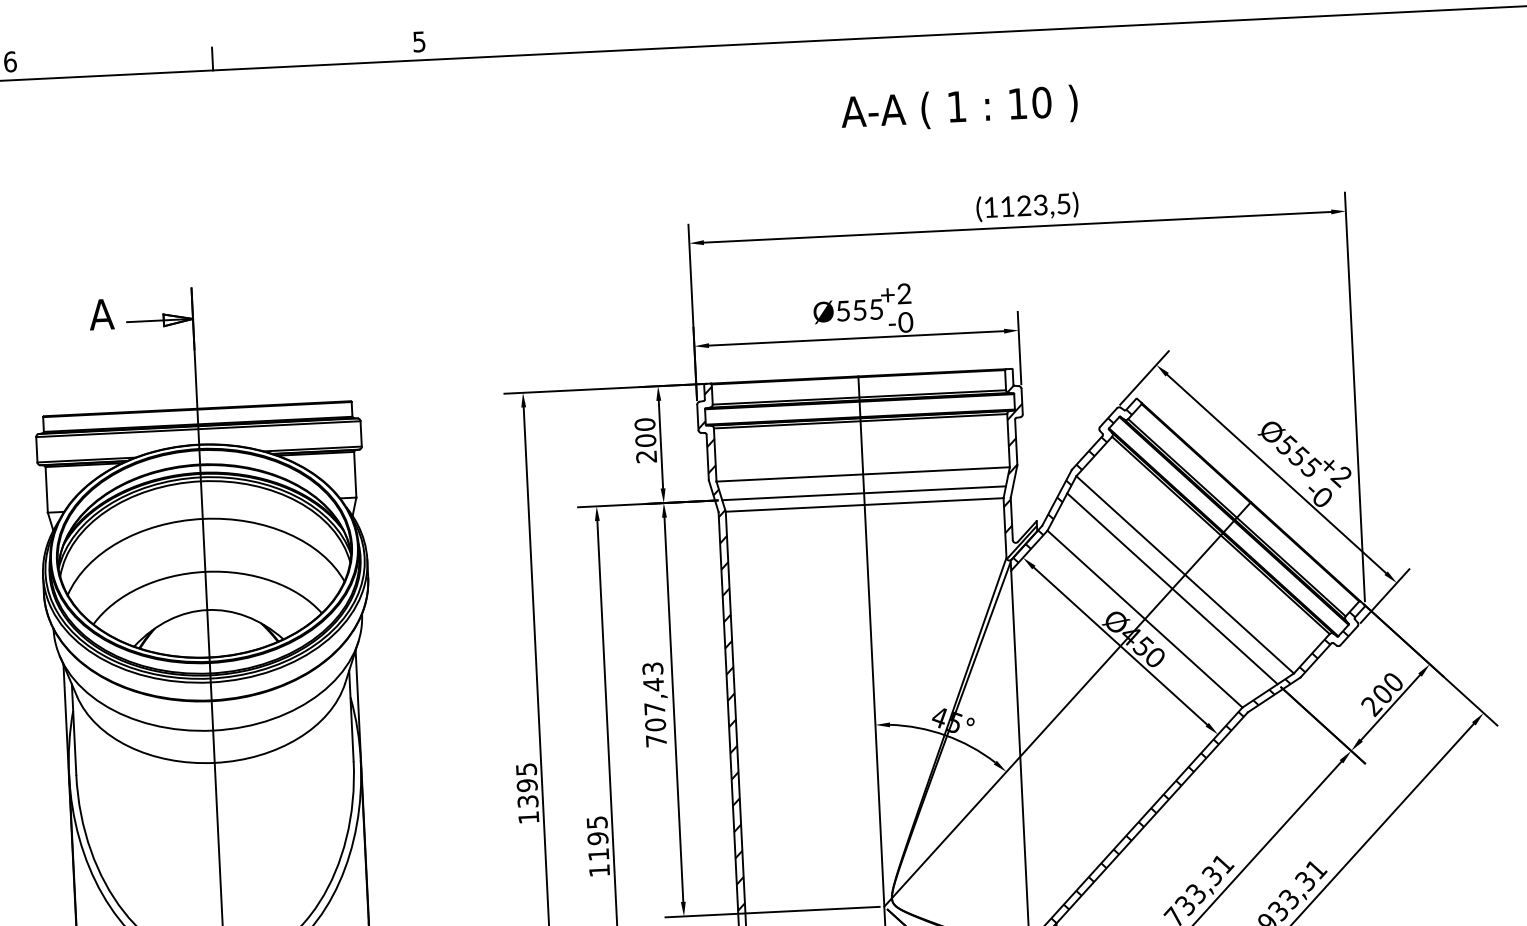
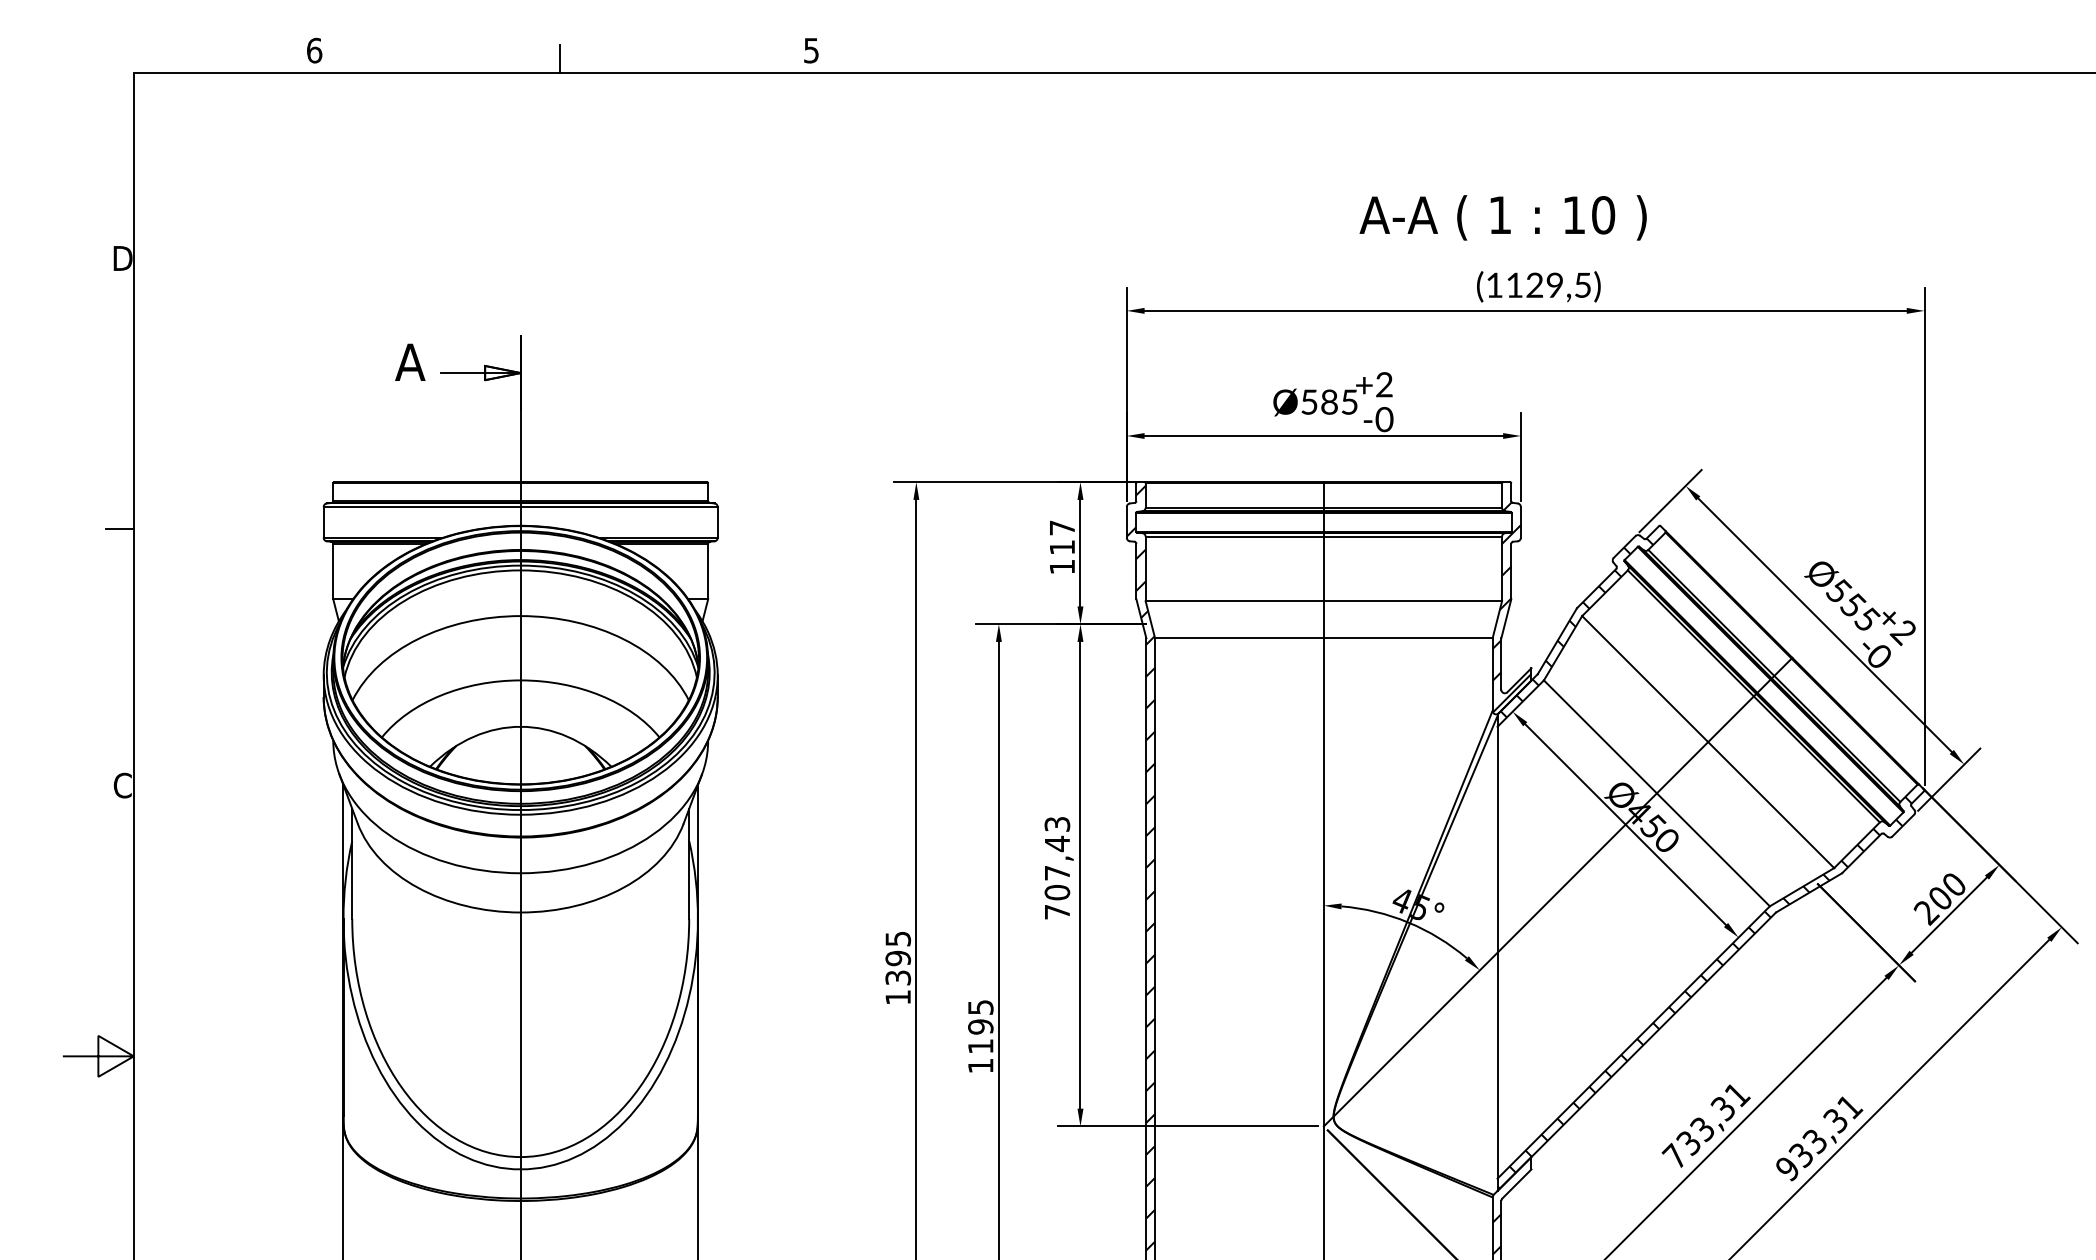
text: (958, 108) -> (1502, 217), moved
text: (1040, 205) -> (1554, 285), (1123,5) -> (1129,5)
text: (859, 309) -> (1329, 401), Ø555 -> Ø585
text: (645, 440) -> (1062, 547), 200 -> 117
line: (863, 493) -> (1323, 624), removed
line: (1172, 589) -> (1691, 758), removed

